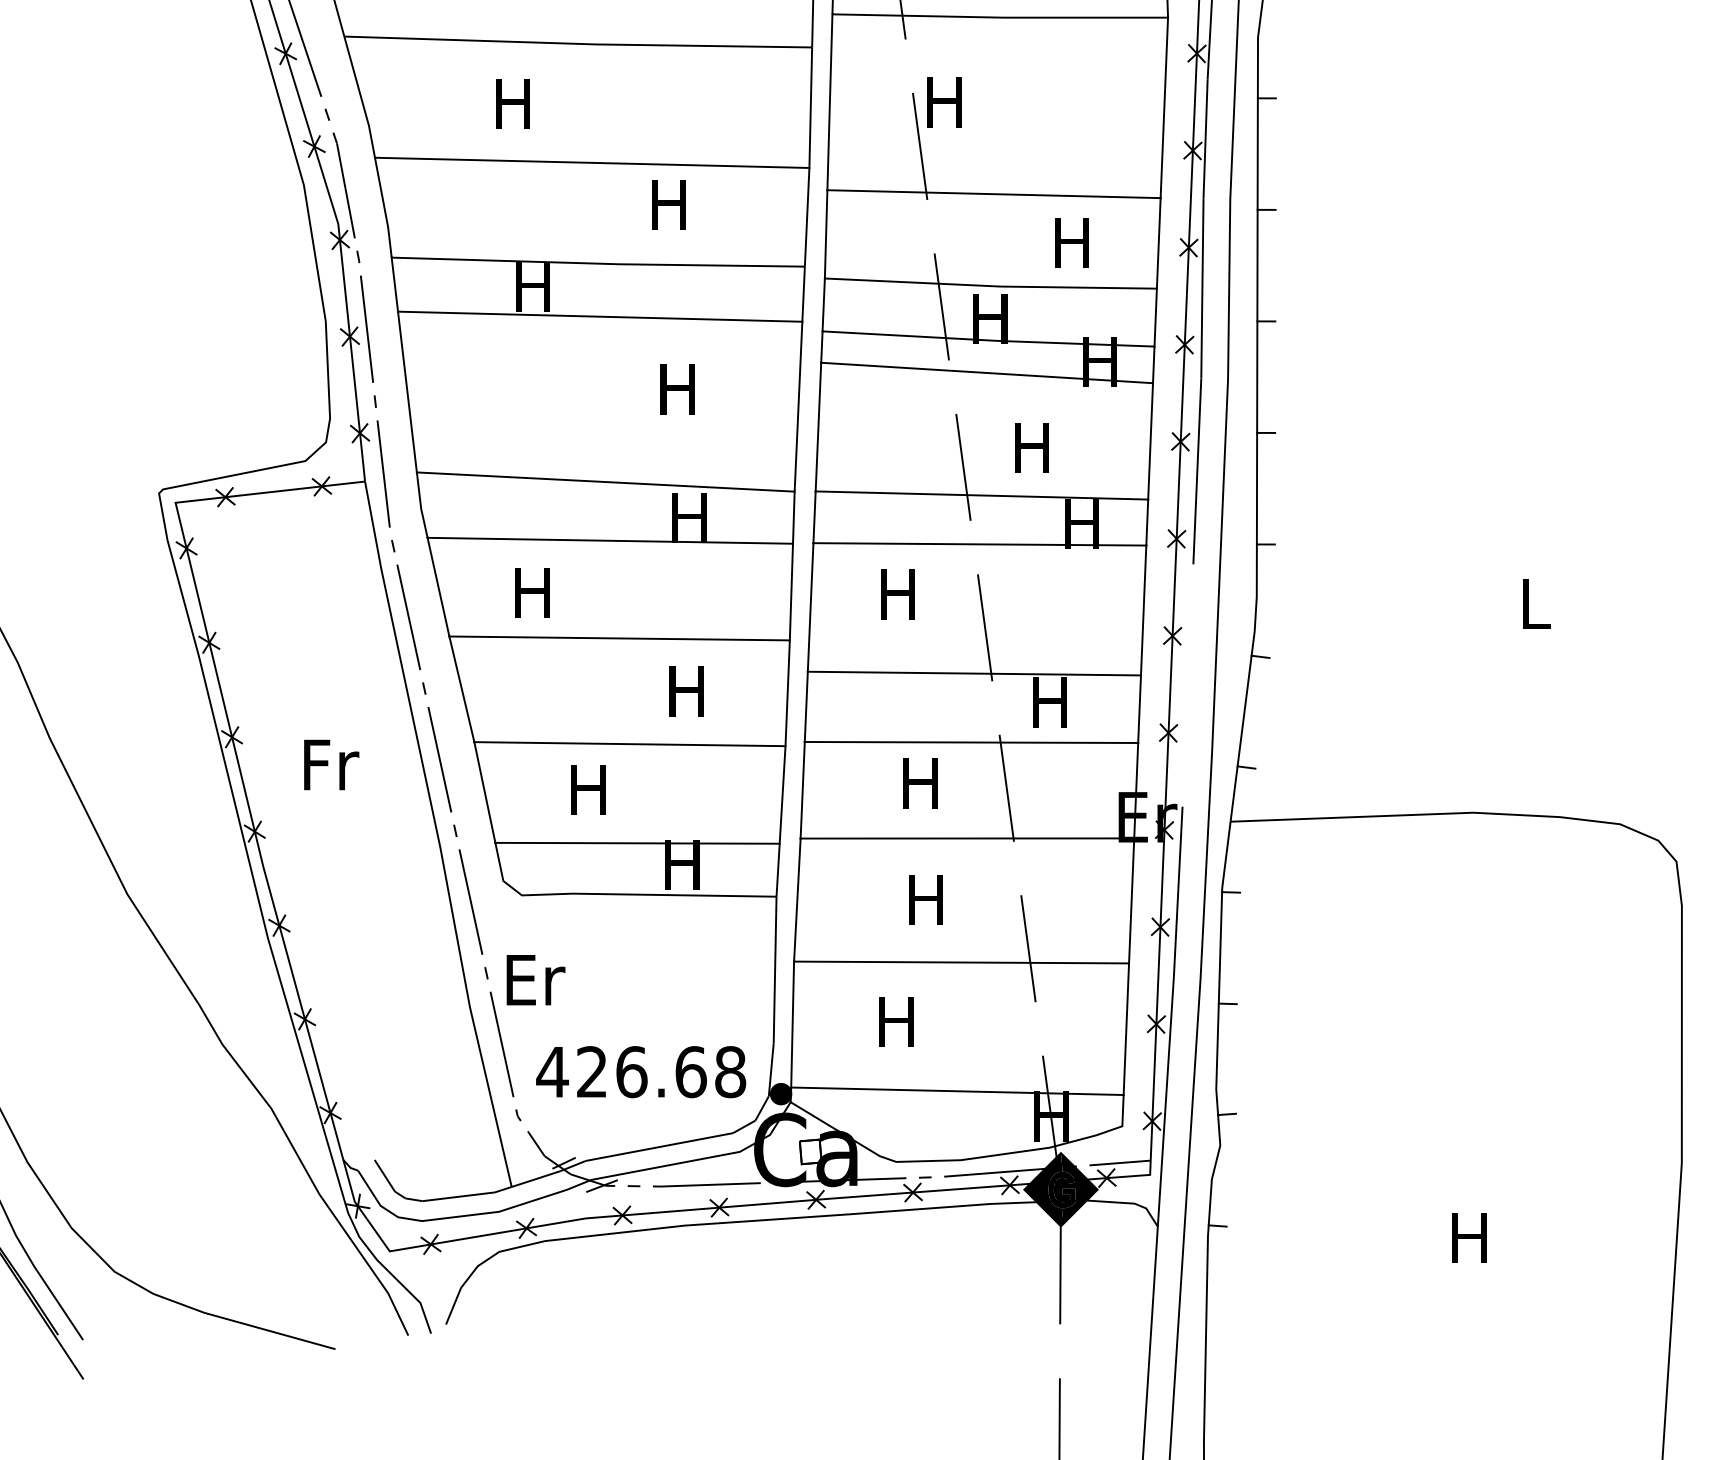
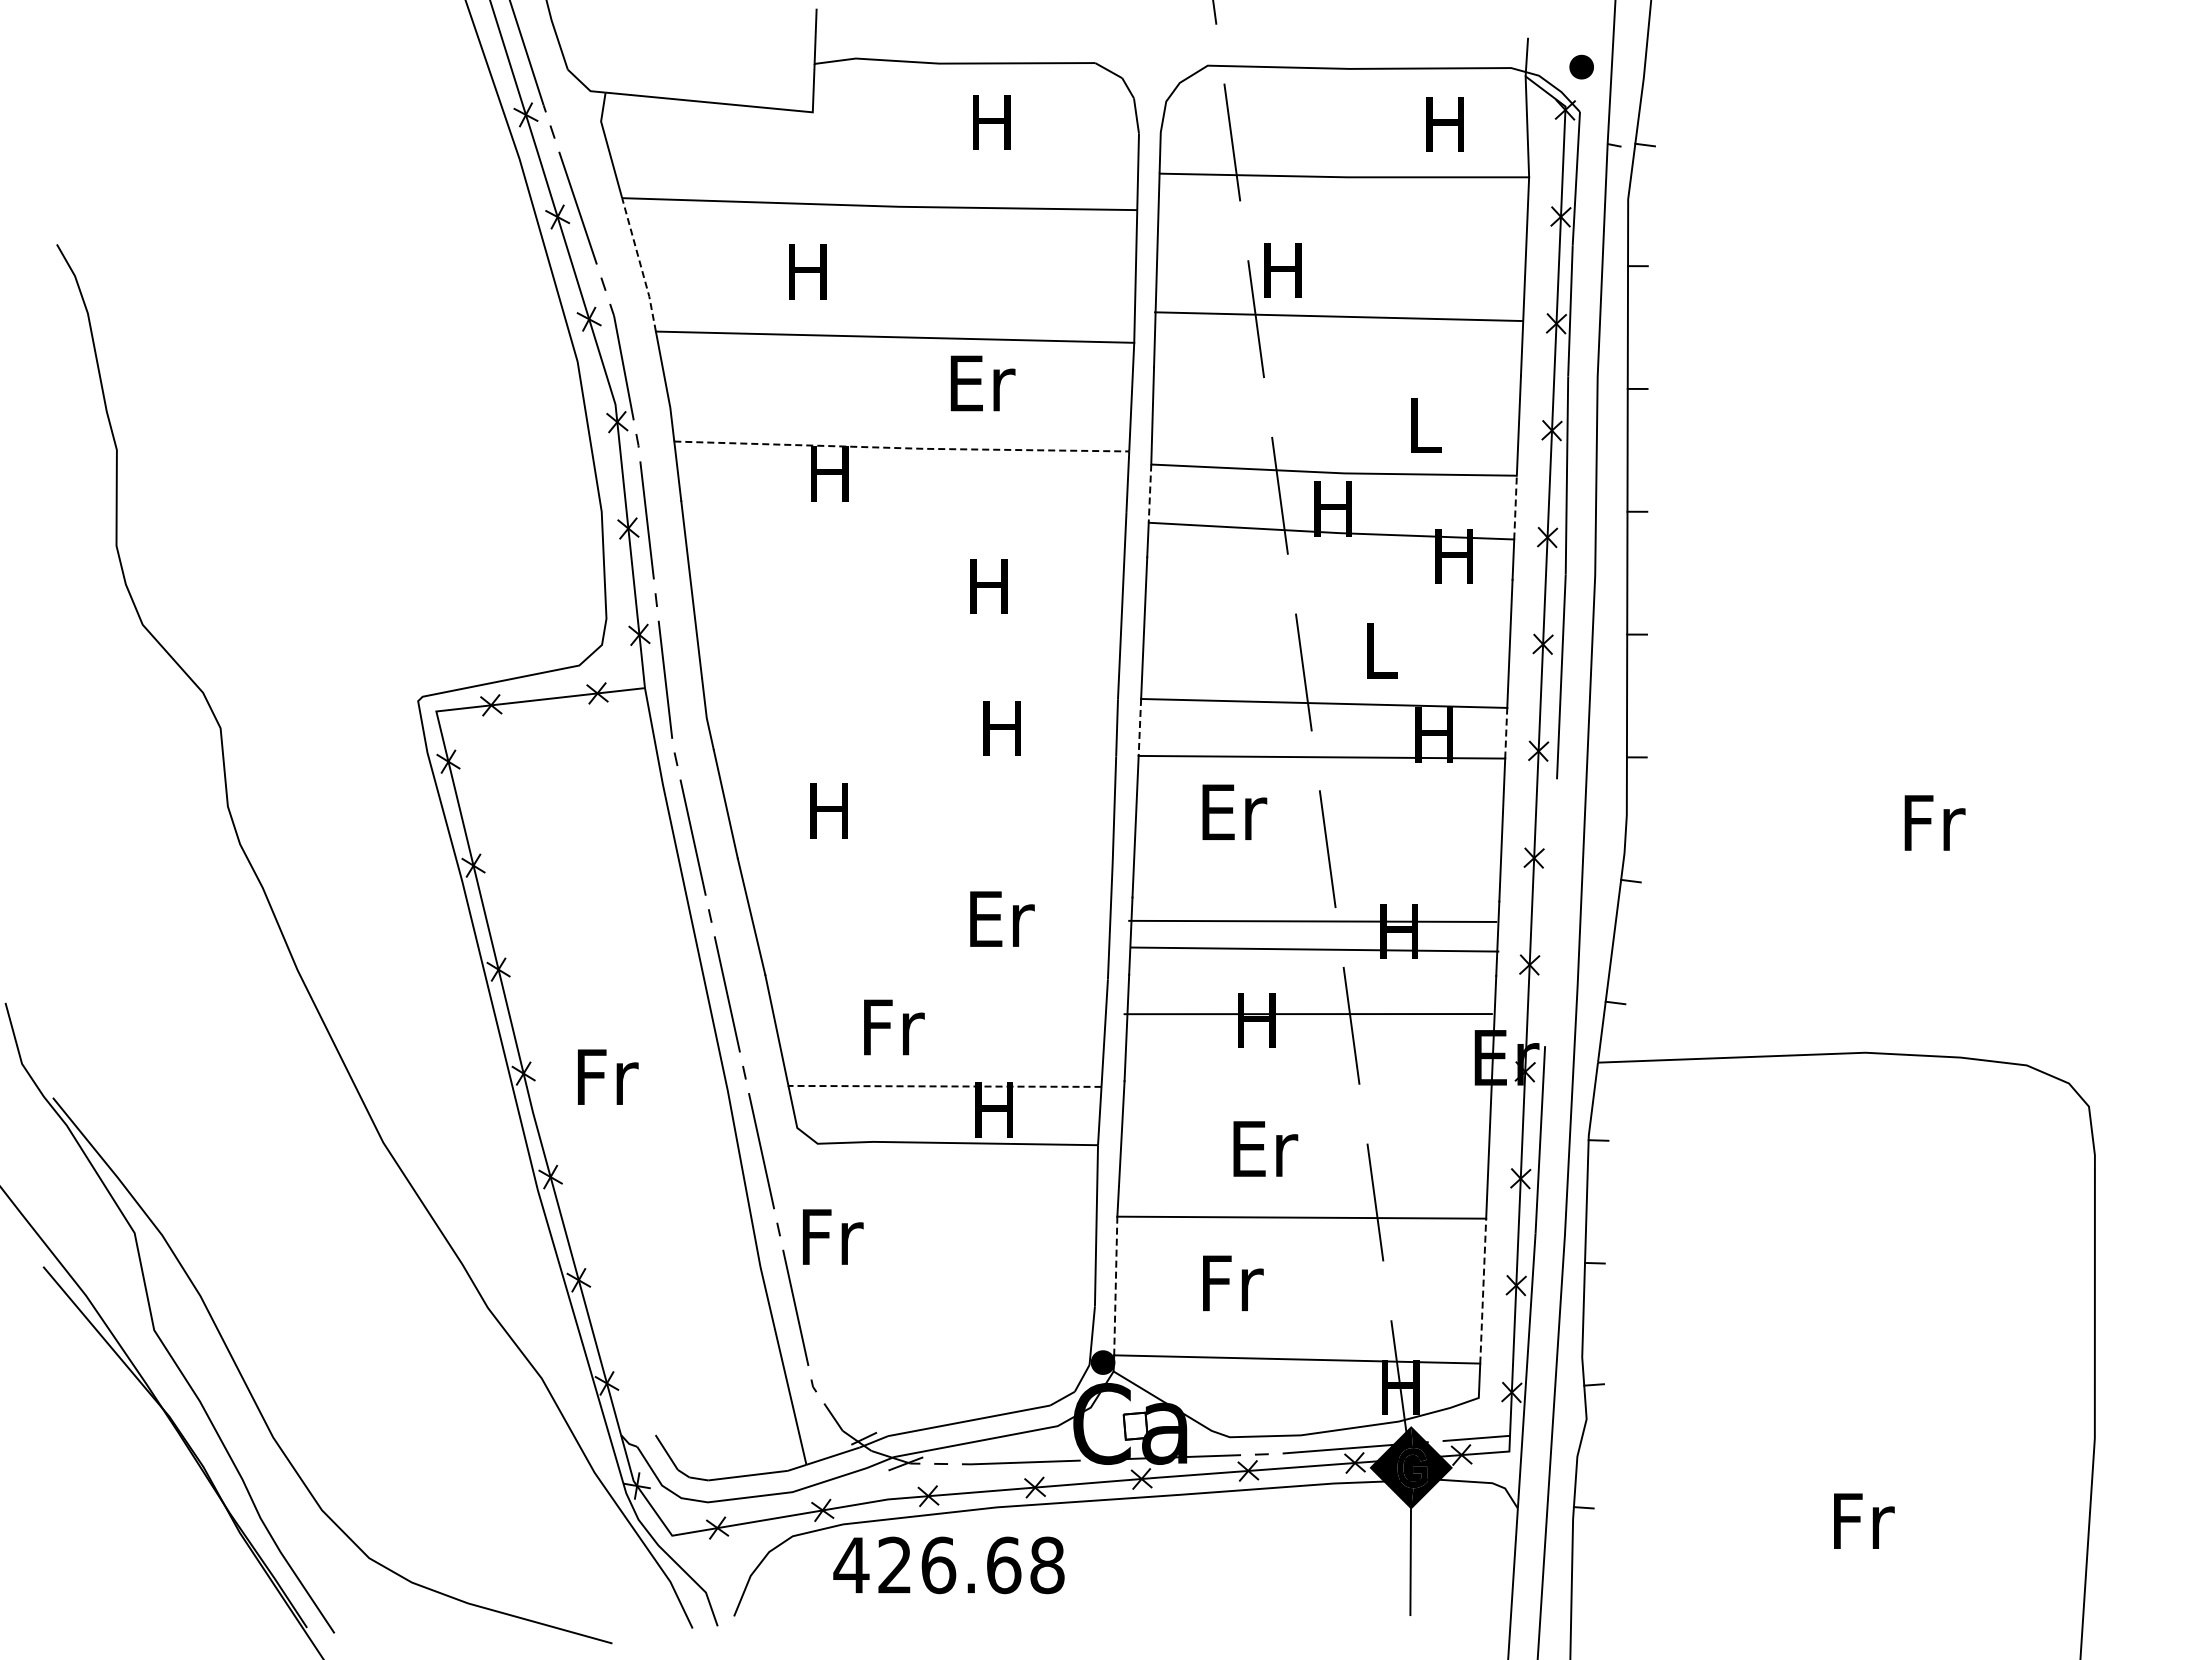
line: (360, 96) -> (640, 264), solid -> dashed
line: (994, 194) -> (1338, 316), moved
text: (671, 204) -> (982, 383), H -> Er
text: (1071, 243) -> (1422, 425), H -> L
line: (598, 263) -> (902, 448), solid -> dashed
line: (823, 305) -> (1149, 494), solid -> dashed
line: (599, 316) -> (903, 506), removed
line: (1155, 317) -> (1515, 507), solid -> dashed
line: (986, 372) -> (1329, 568), removed
text: (1031, 447) -> (1378, 650), H -> L
line: (606, 481) -> (910, 688), removed
line: (814, 517) -> (1139, 727), solid -> dashed
line: (1147, 521) -> (1506, 732), solid -> dashed
line: (609, 540) -> (914, 753), removed
text: (900, 593) -> (1234, 811), H -> Er
text: (1536, 603) -> (1934, 822), L -> Fr
line: (618, 638) -> (924, 860), removed
line: (974, 673) -> (1314, 949), moved
text: (689, 690) -> (1002, 918), H -> Er
line: (971, 741) -> (1312, 920), moved
line: (629, 744) -> (936, 977), removed
text: (331, 764) -> (608, 1076), moved
text: (591, 789) -> (894, 1027), H -> Fr
line: (966, 838) -> (1307, 1014), moved
line: (637, 843) -> (945, 1086), solid -> dashed
text: (928, 899) -> (1265, 1148), H -> Er
text: (536, 979) -> (833, 1236), Er -> Fr
text: (899, 1022) -> (1233, 1283), H -> Fr
line: (792, 1025) -> (1115, 1286), solid -> dashed
line: (1126, 1029) -> (1483, 1291), solid -> dashed
text: (640, 1072) -> (948, 1565), moved
text: (1472, 1237) -> (1864, 1520), H -> Fr

